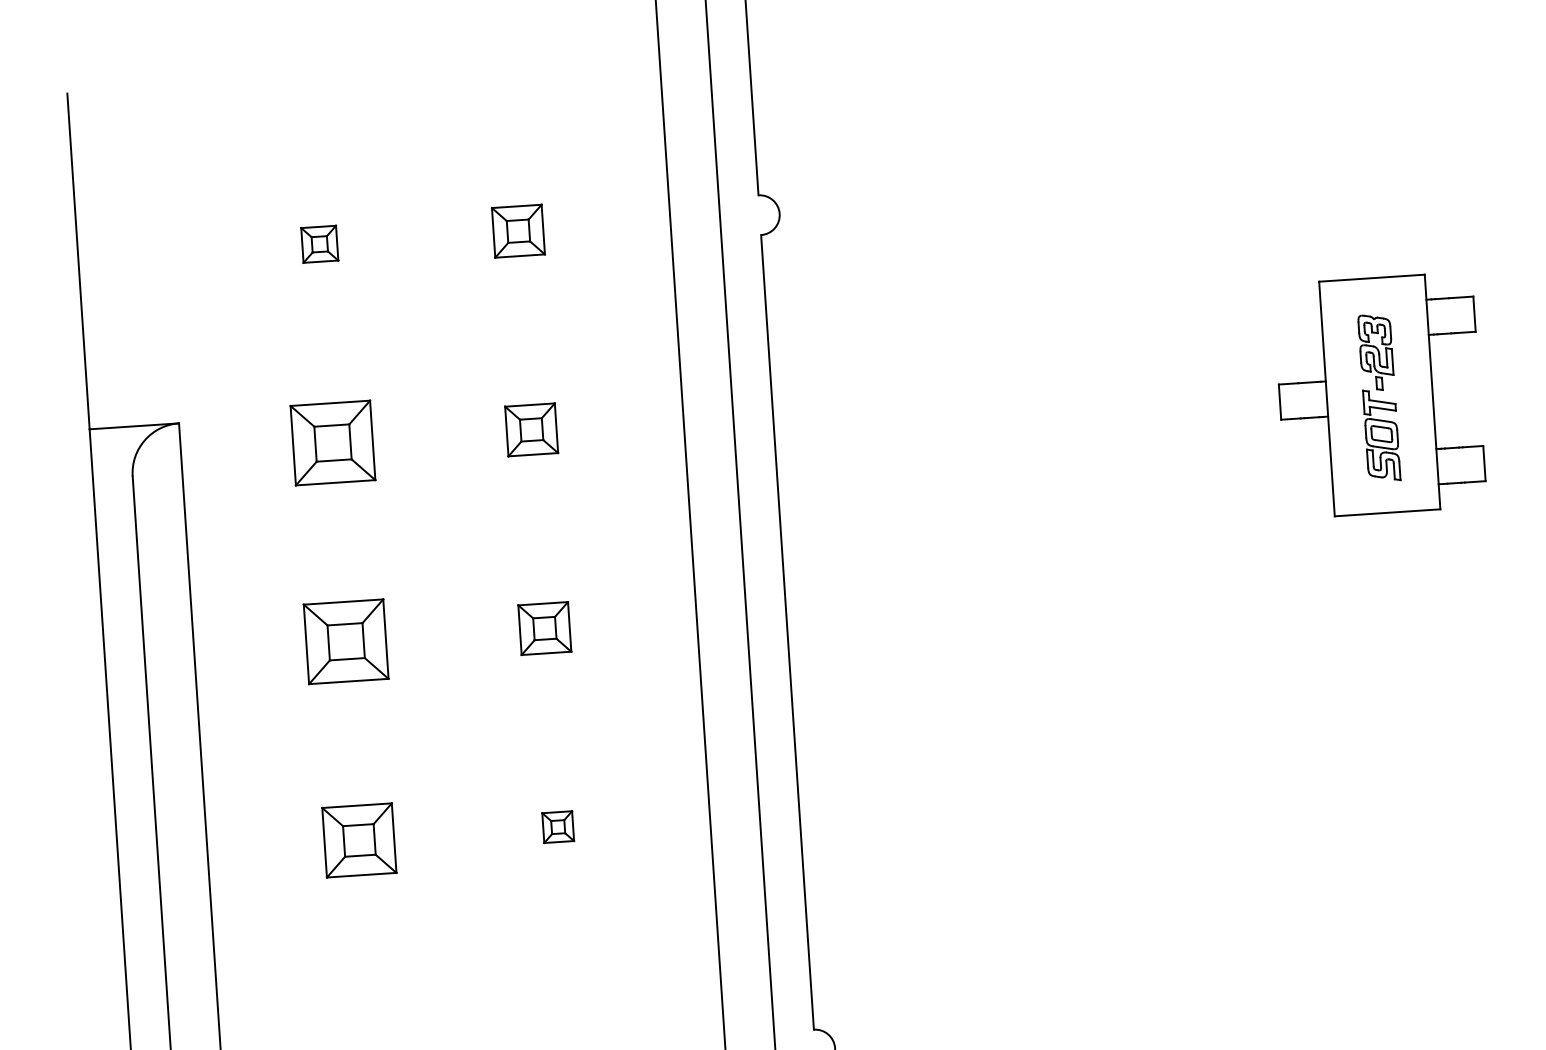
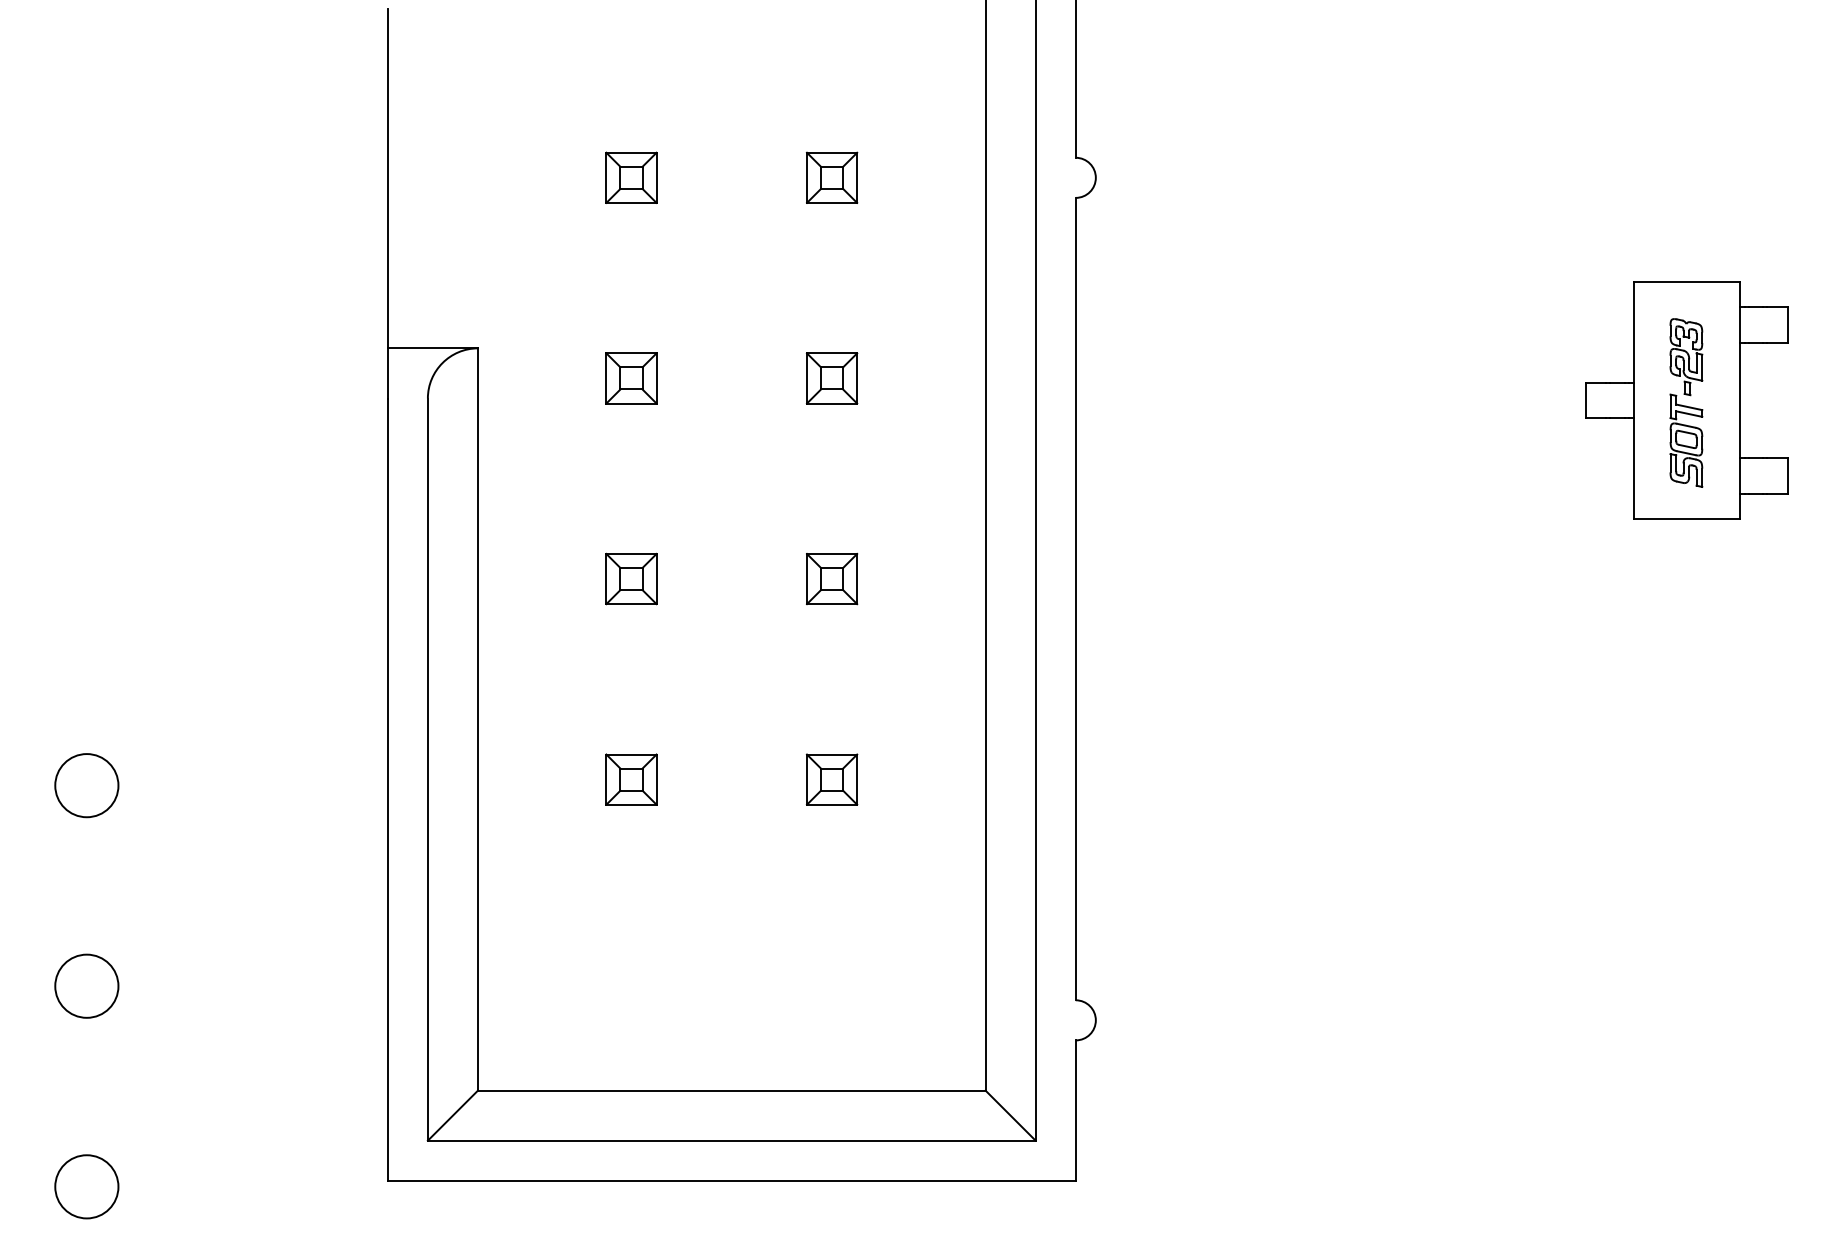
part: (319, 244) -> (631, 177), size x1.43
part: (333, 443) -> (631, 378), size x0.62
part: (346, 641) -> (631, 578), size x0.62
part: (558, 827) -> (832, 779), size x1.67
part: (359, 840) -> (631, 779), size x0.71

